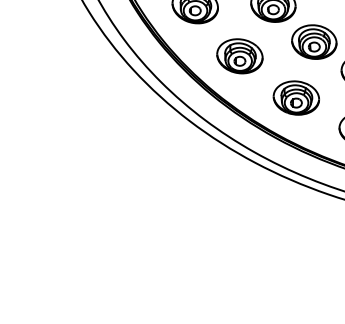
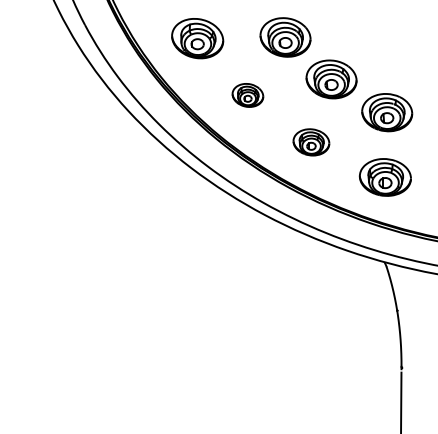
part: (239, 56) -> (247, 95), size x0.6
part: (296, 98) -> (311, 142), size x0.7

